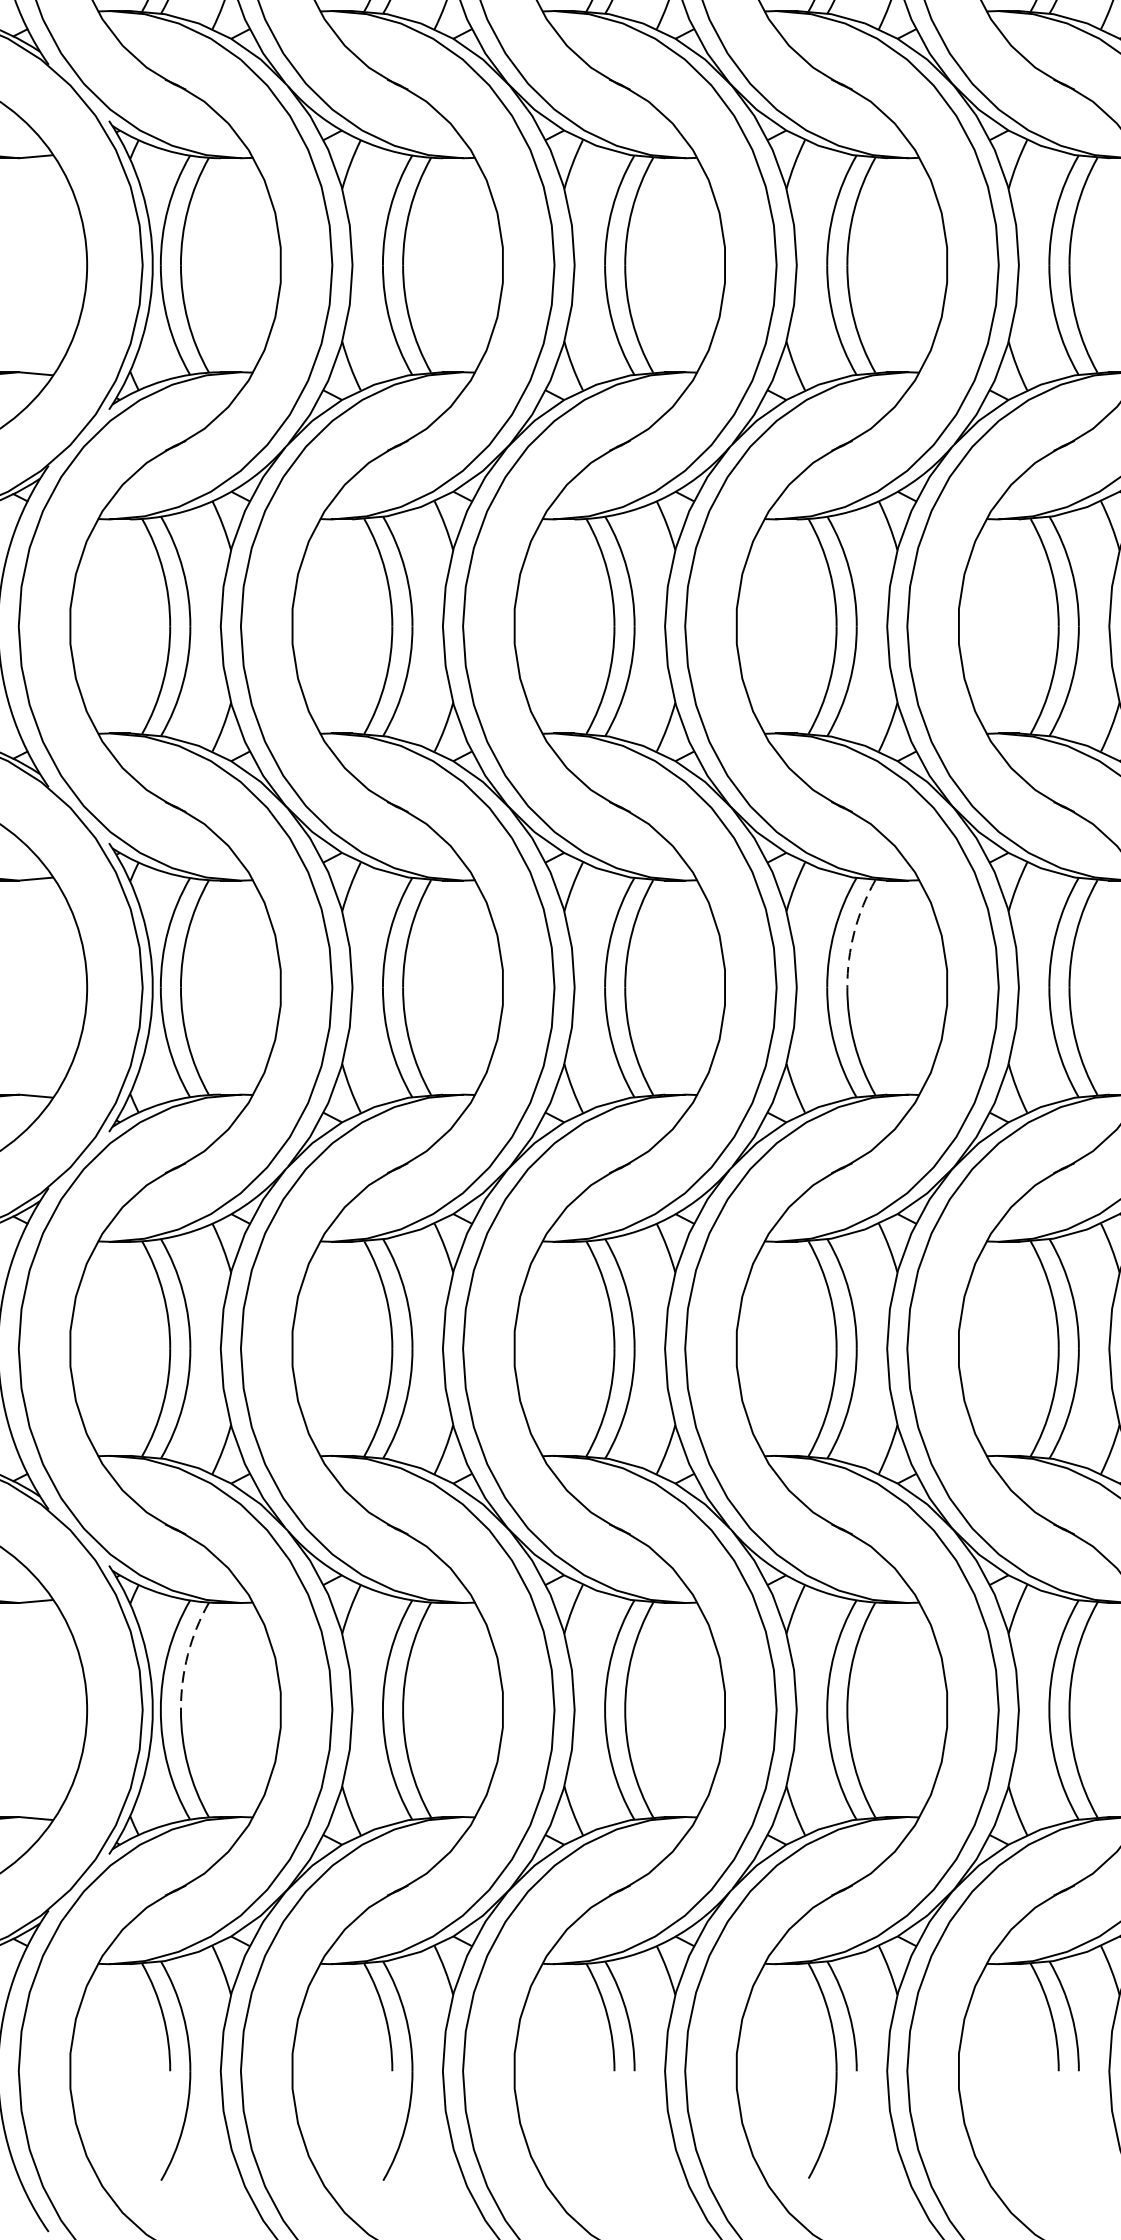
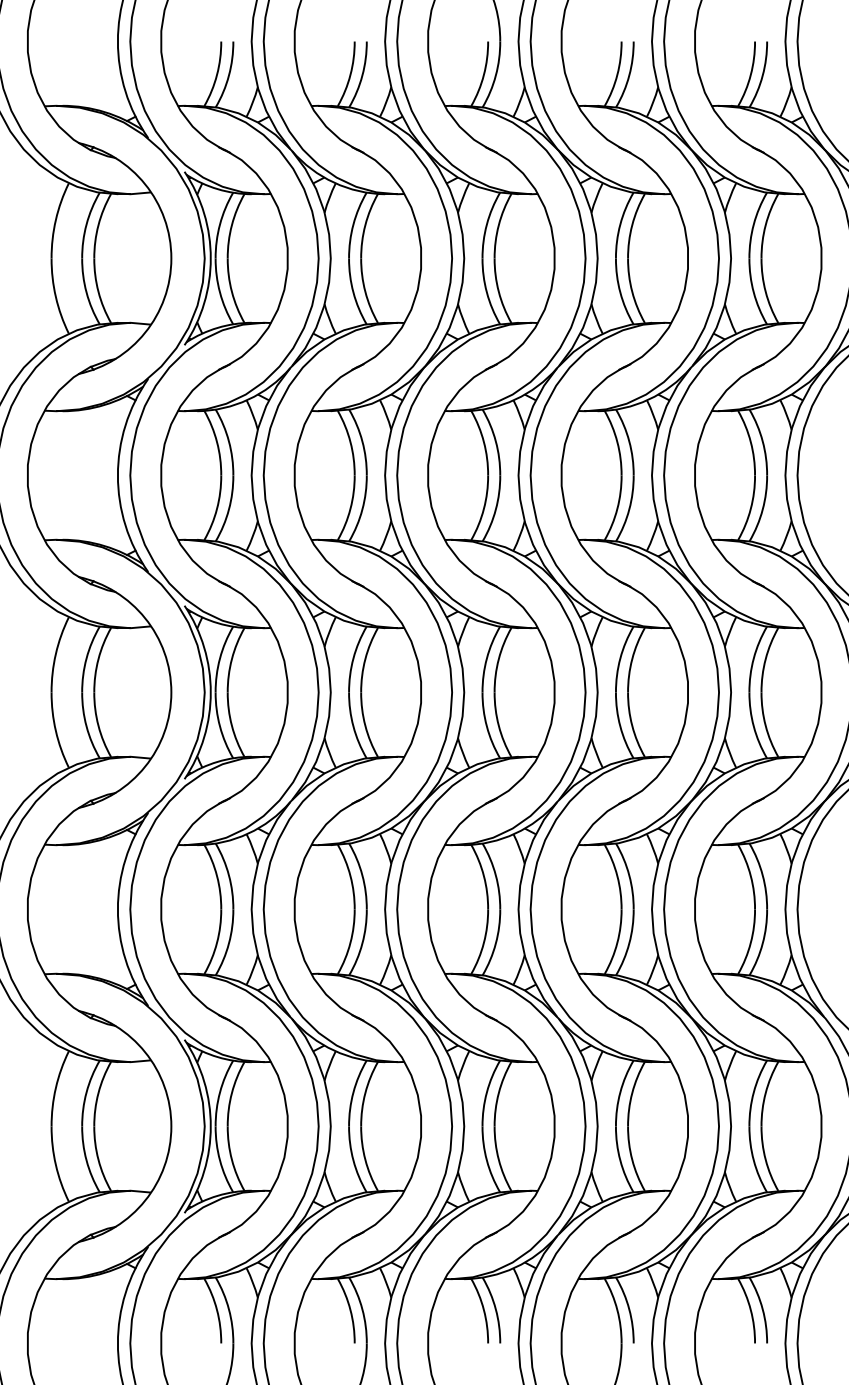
arc: (854, 932) -> (632, 659), dashed -> solid
arc: (187, 1655) -> (231, 1093), dashed -> solid

